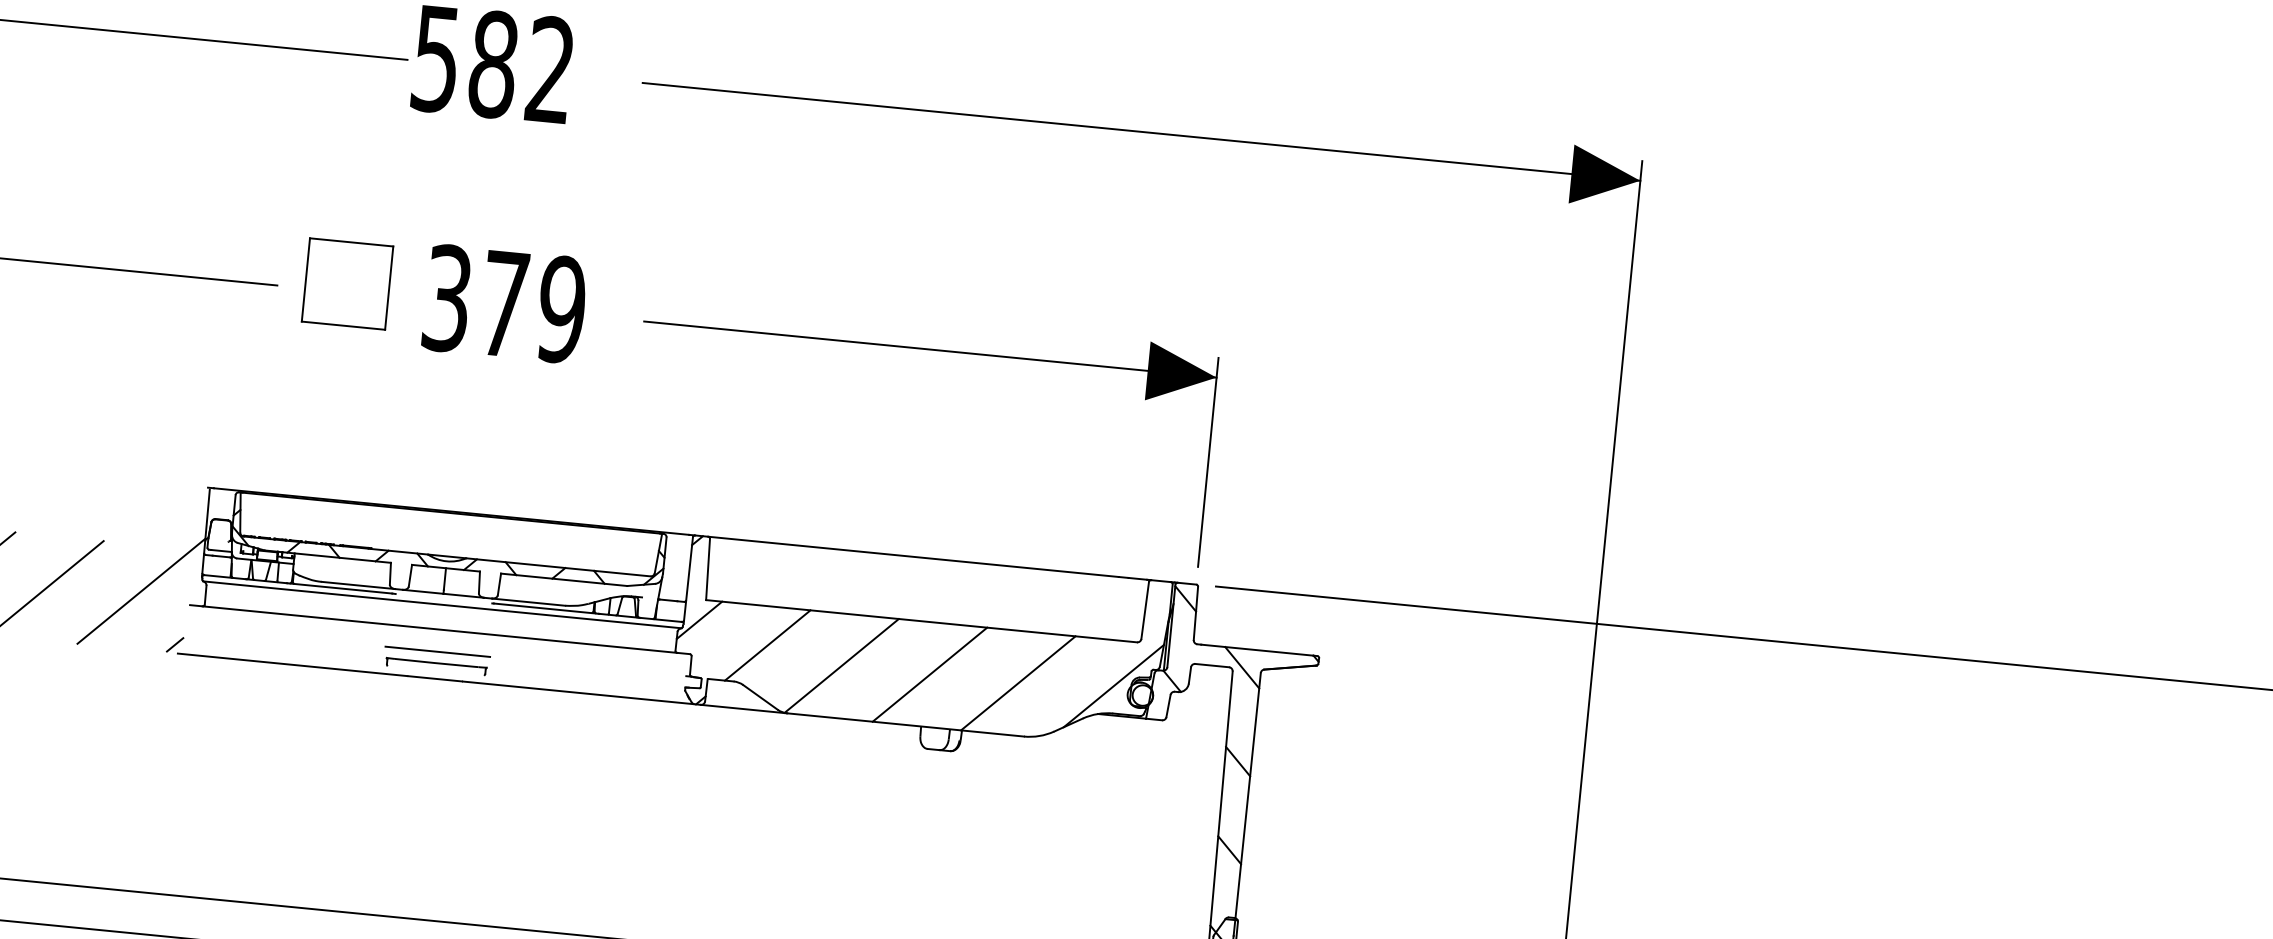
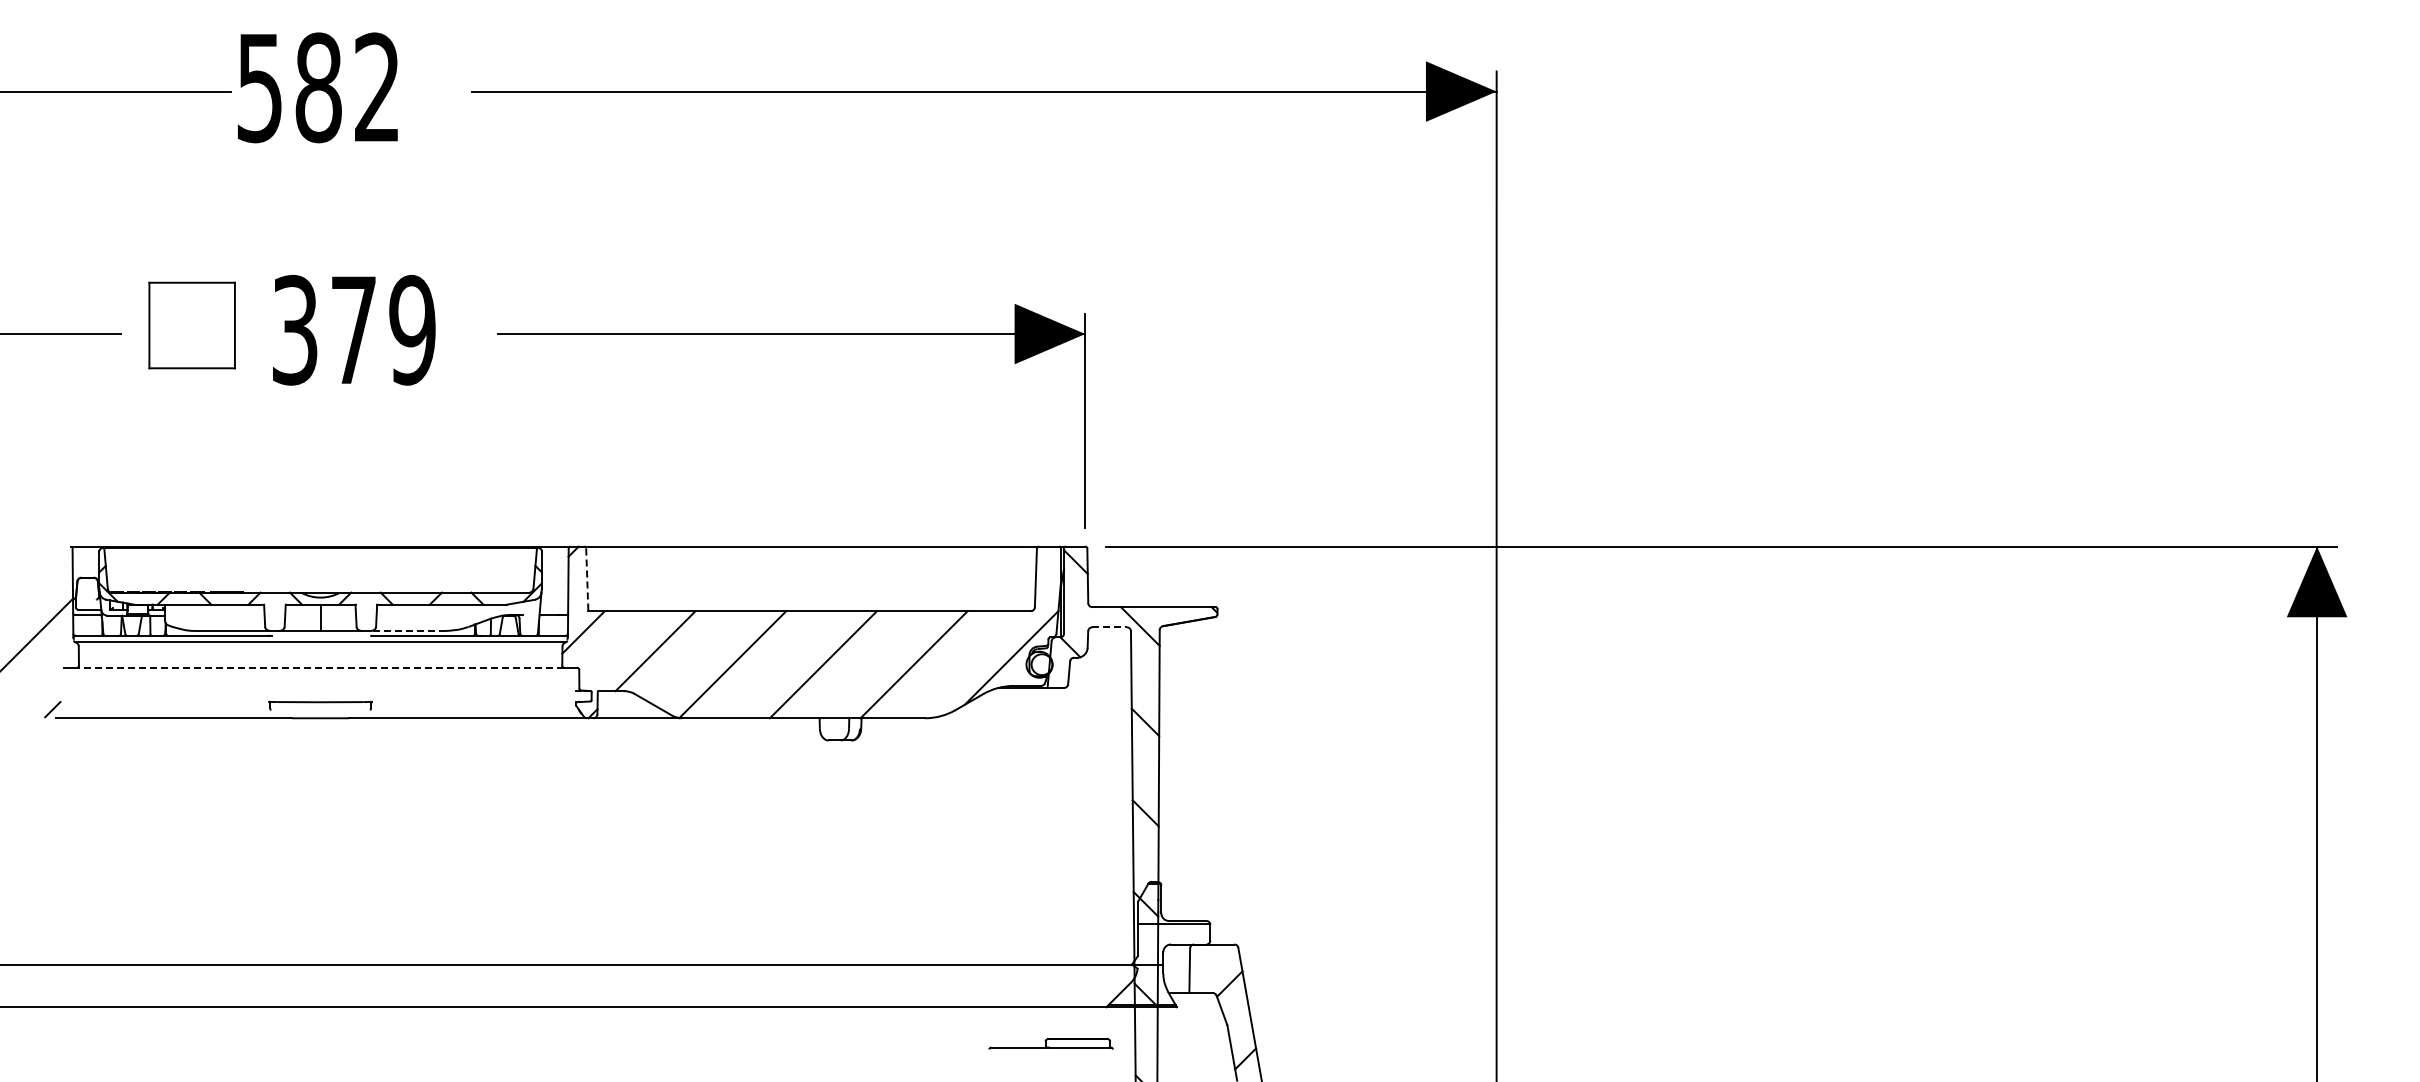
line: (708, 570) -> (587, 580), solid -> dashed
line: (529, 601) -> (408, 630), solid -> dashed
line: (439, 629) -> (320, 667), solid -> dashed
line: (437, 651) -> (320, 690), removed
line: (1213, 665) -> (1110, 627), solid -> dashed

